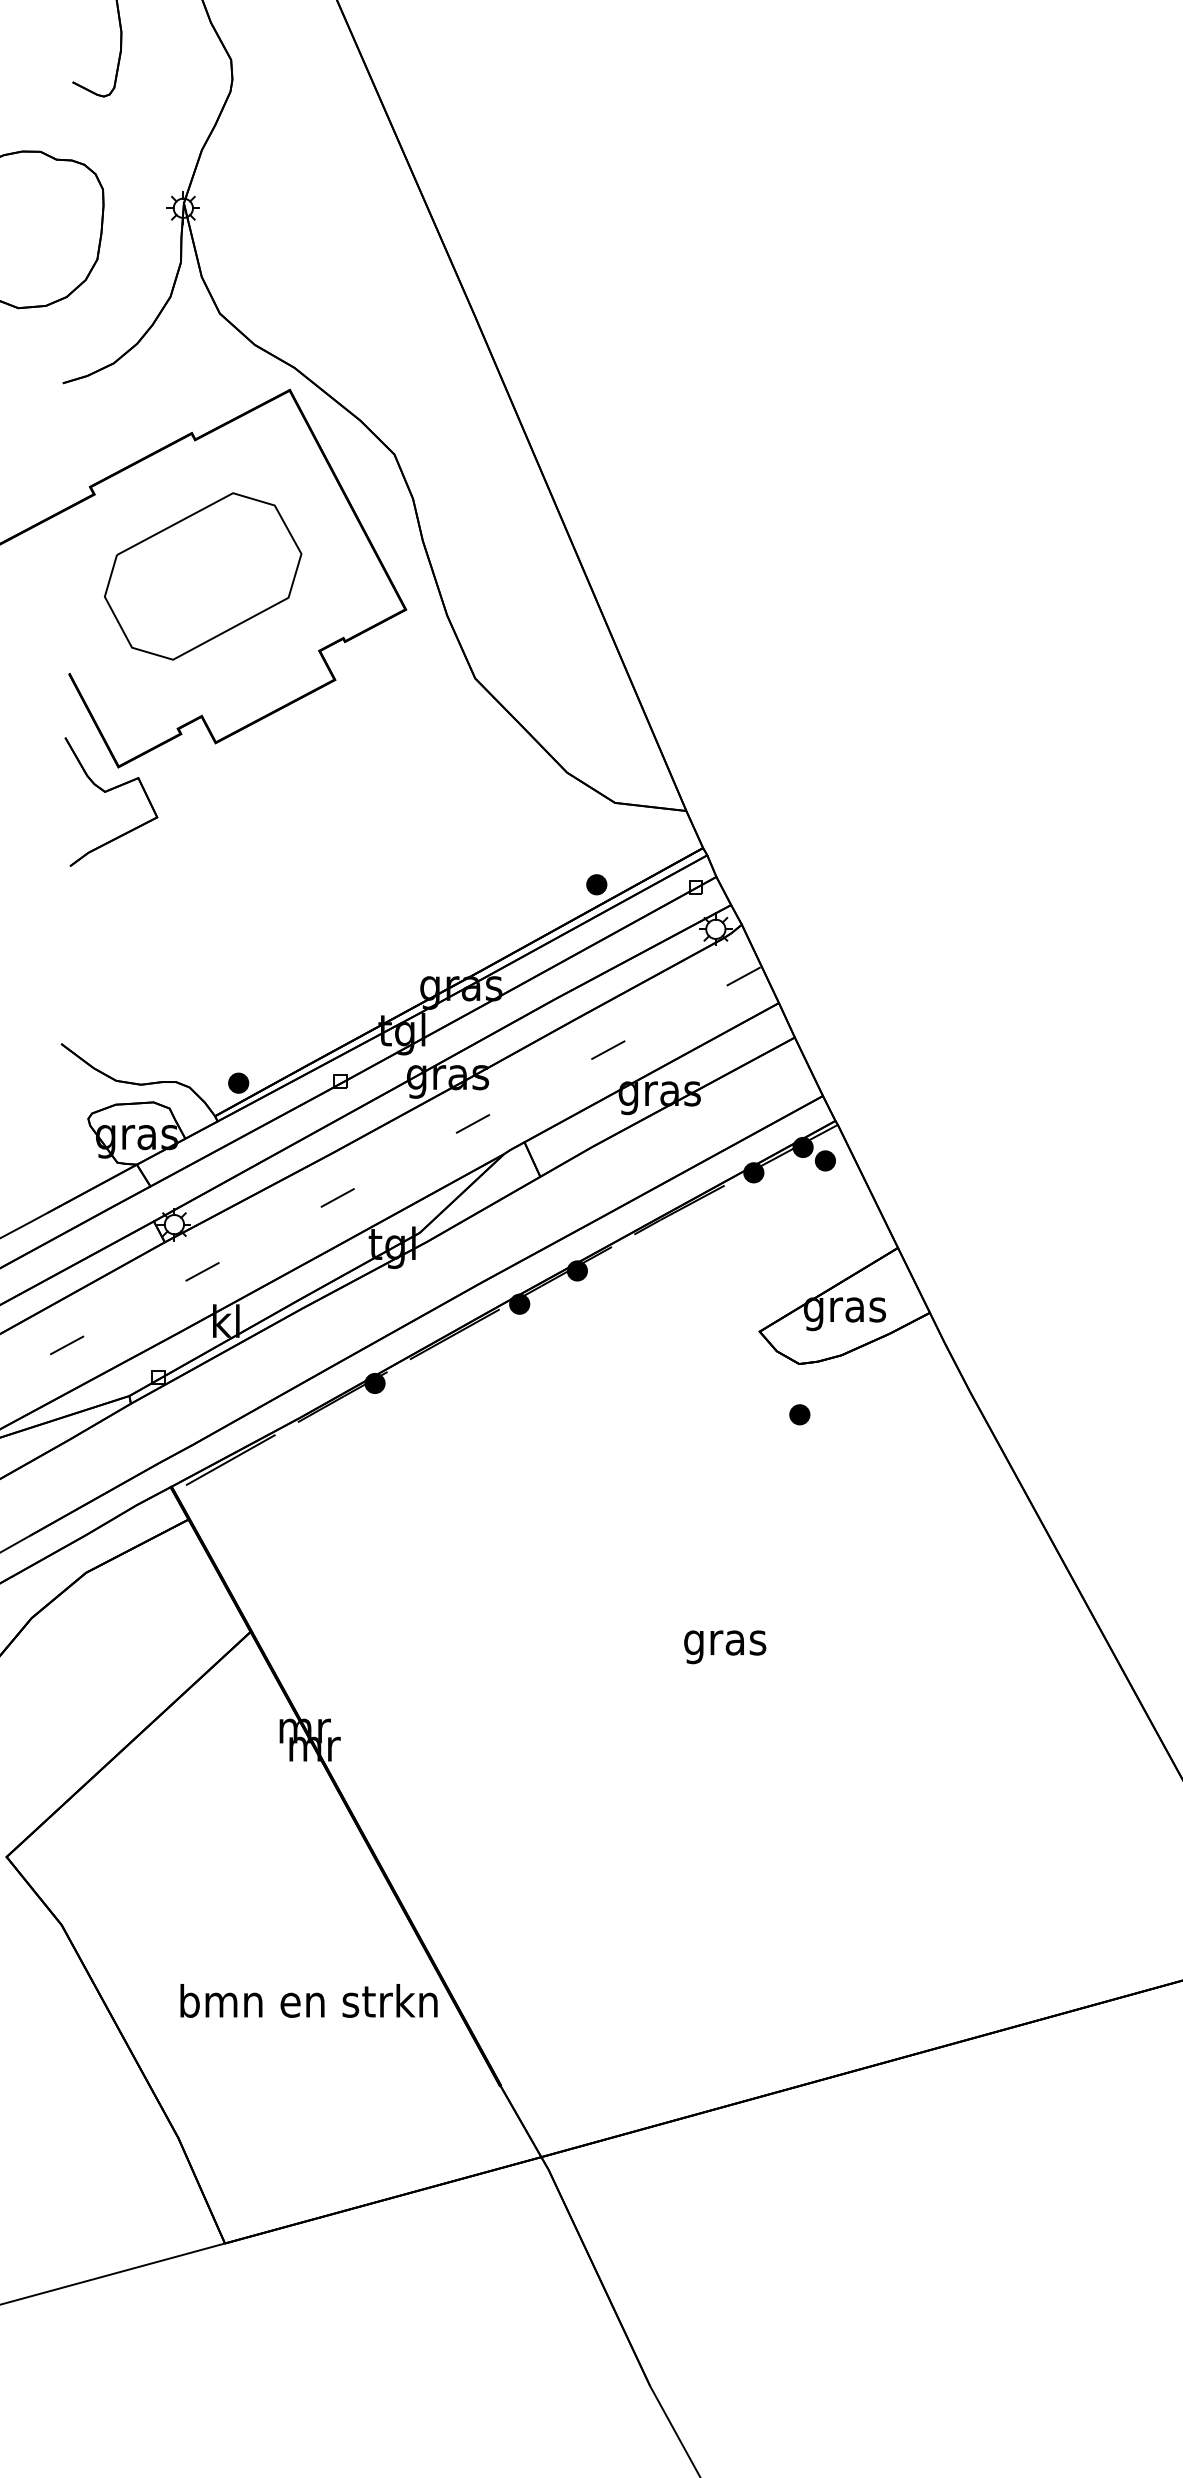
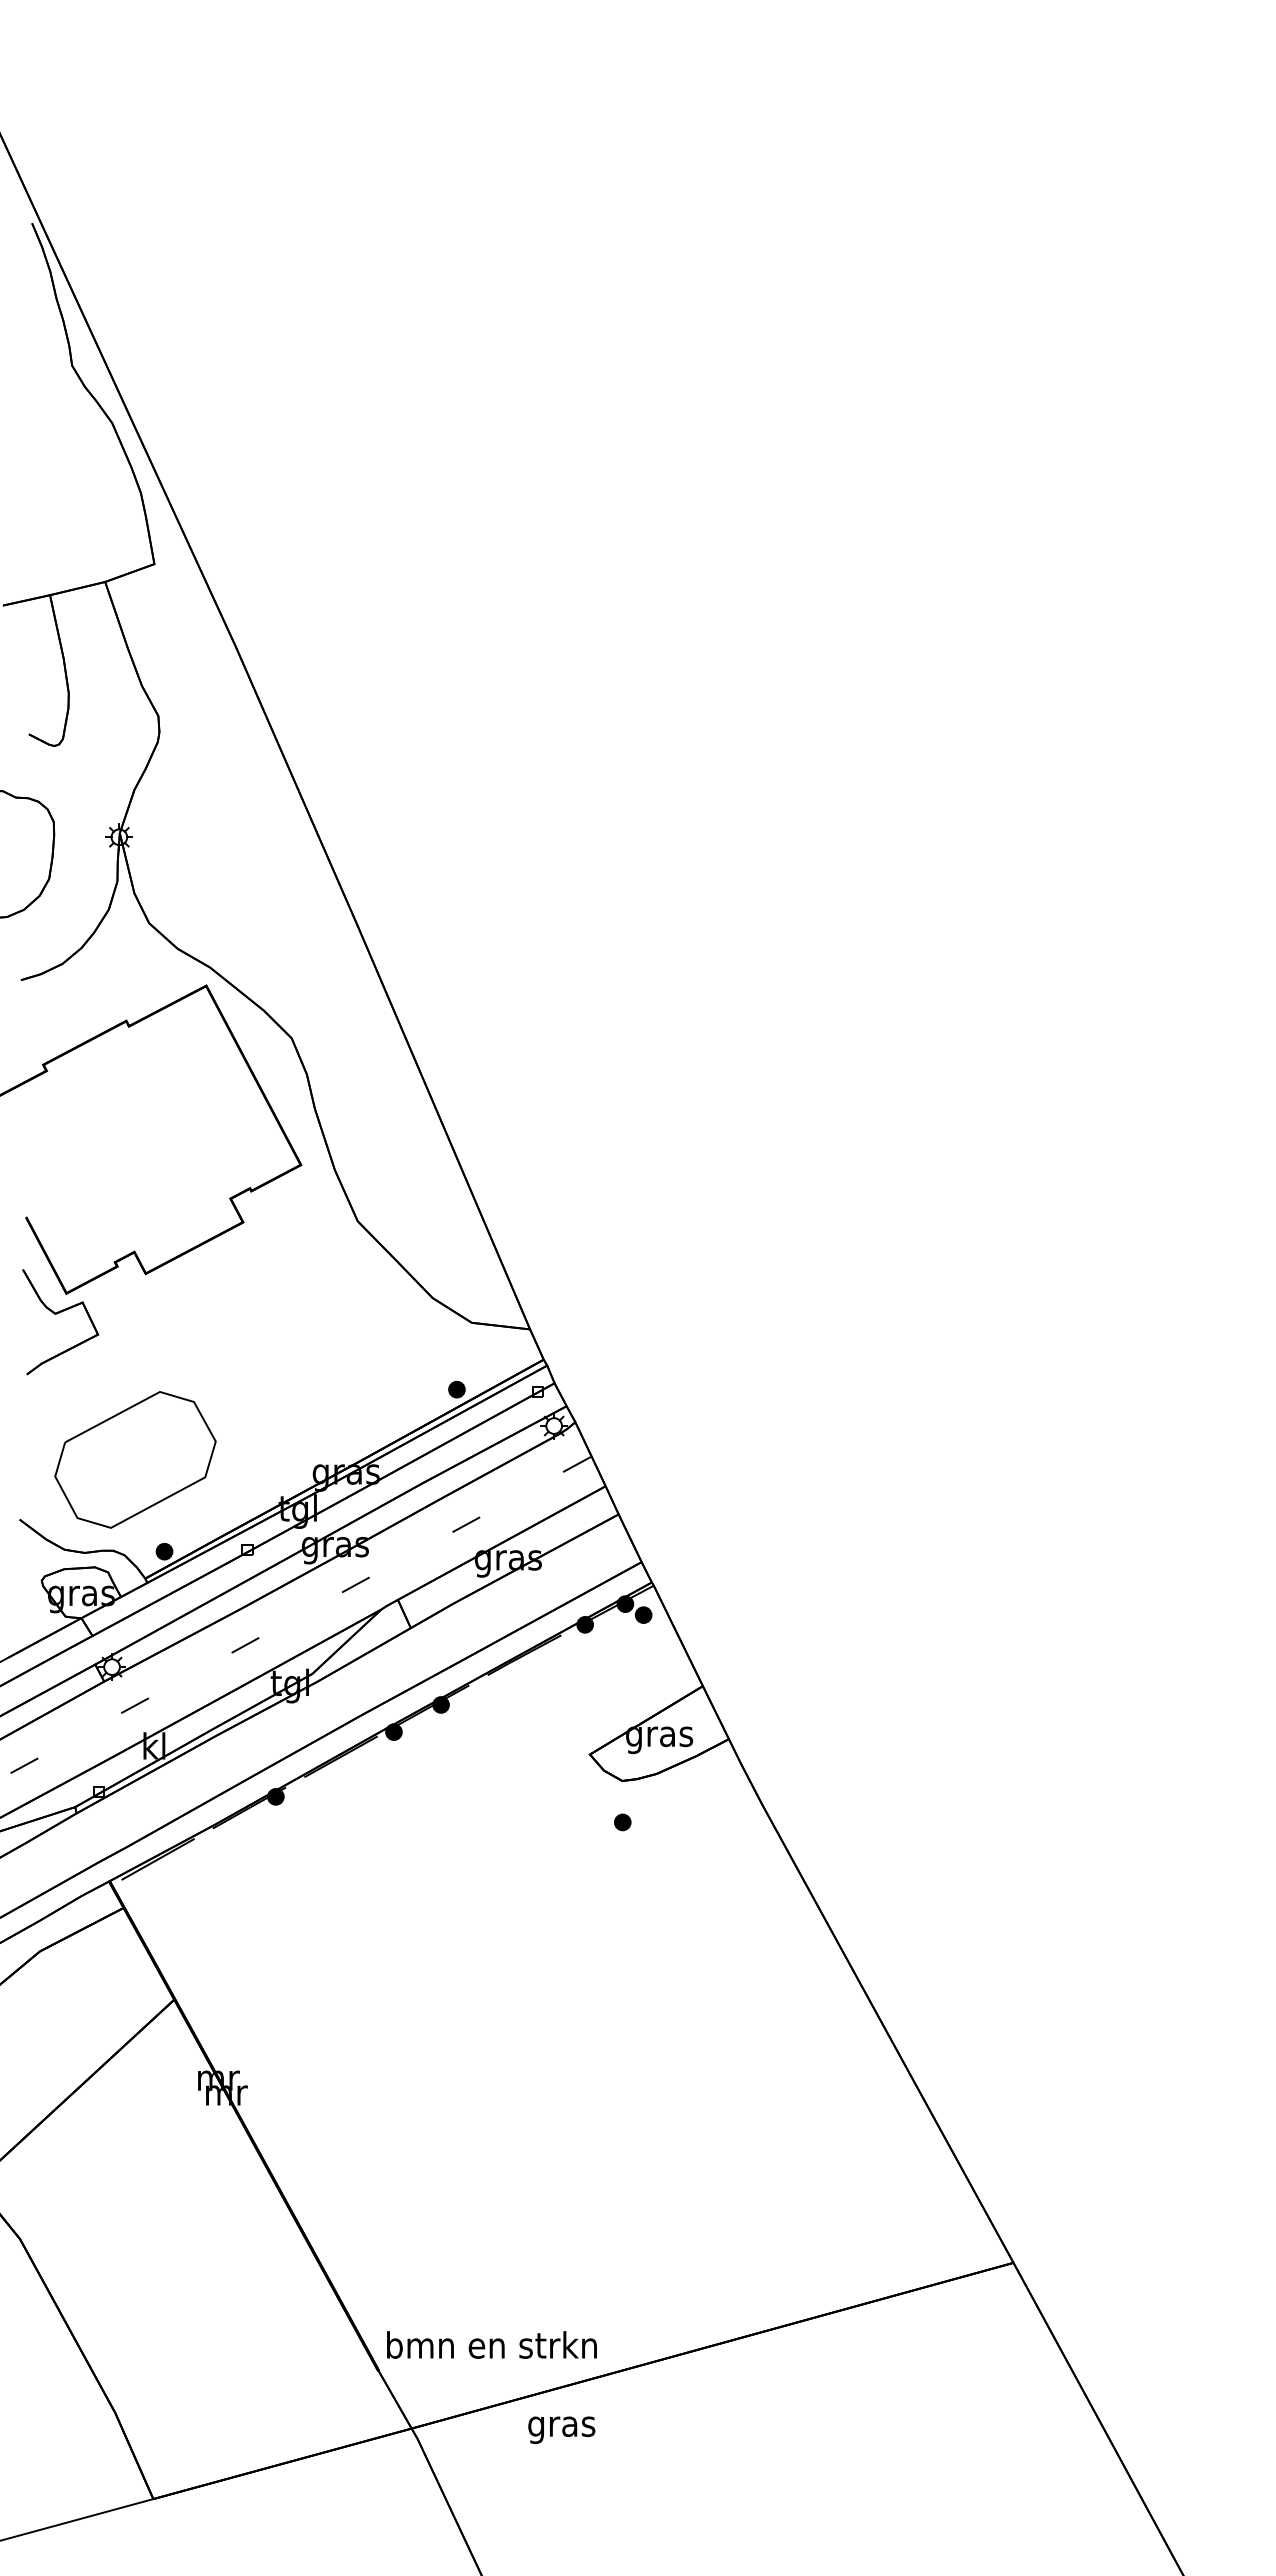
part: (203, 575) -> (135, 1459), moved
text: (724, 1646) -> (561, 2429), moved
text: (308, 2000) -> (491, 2344), moved

